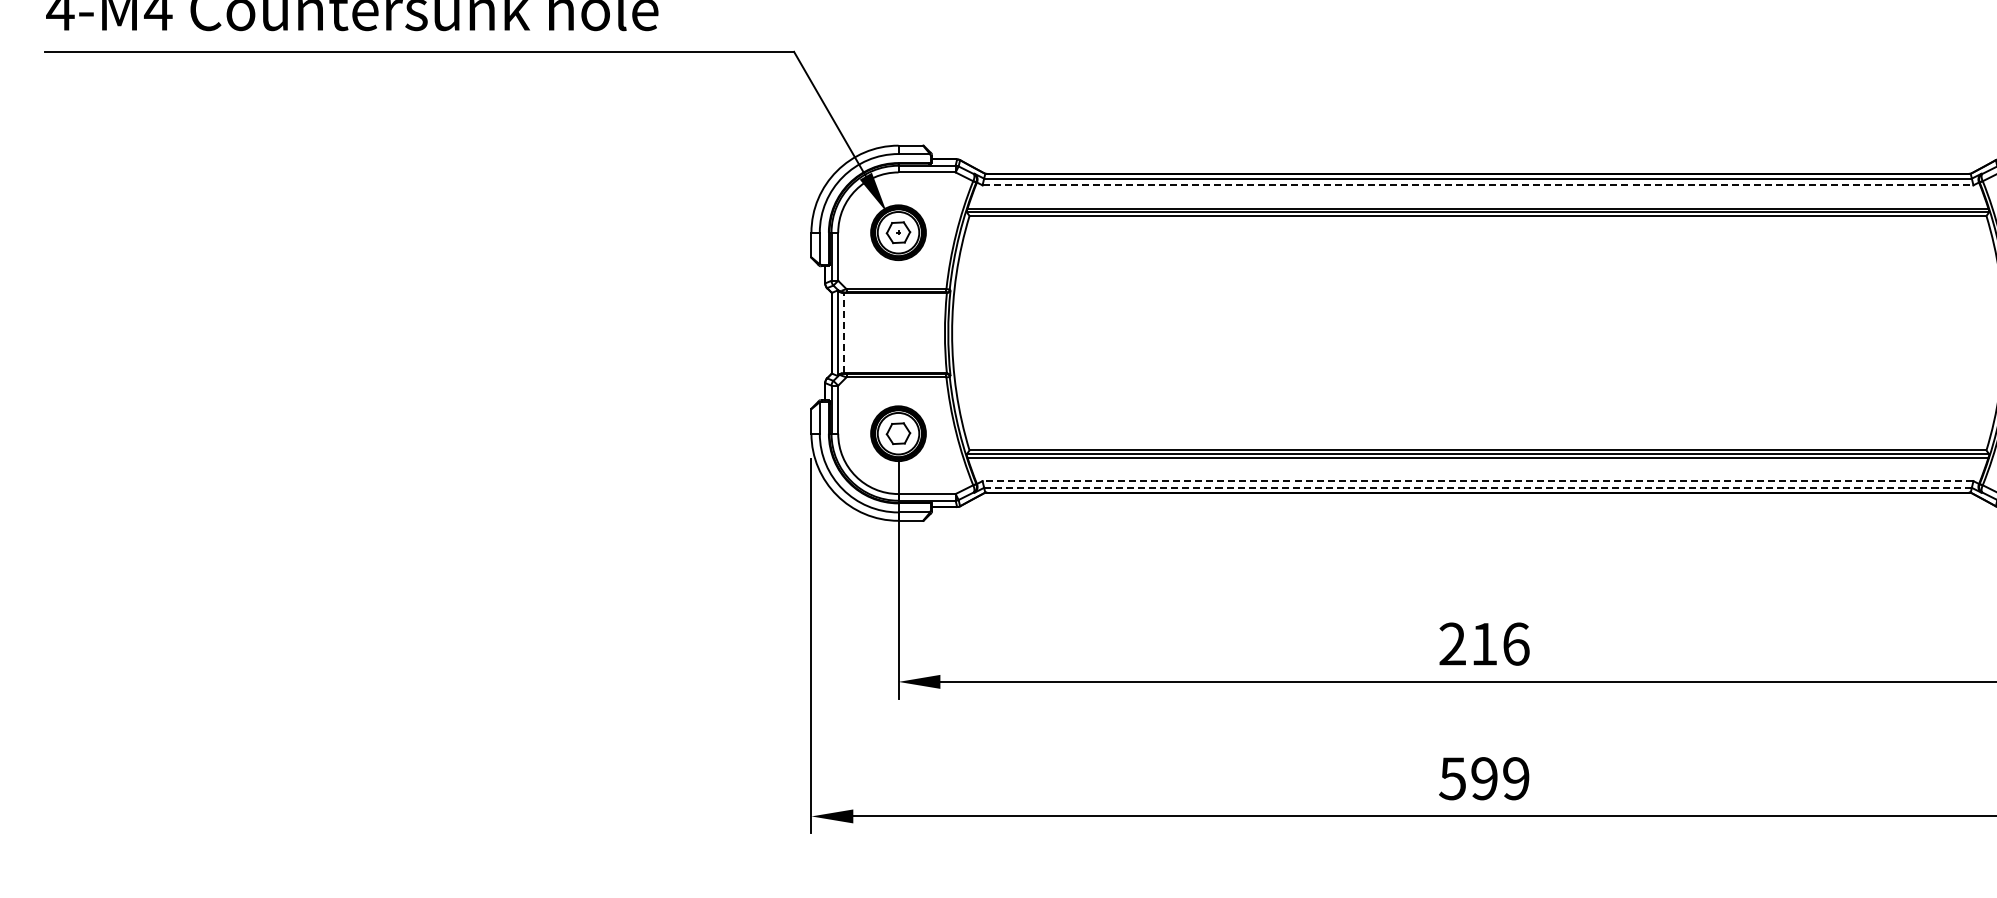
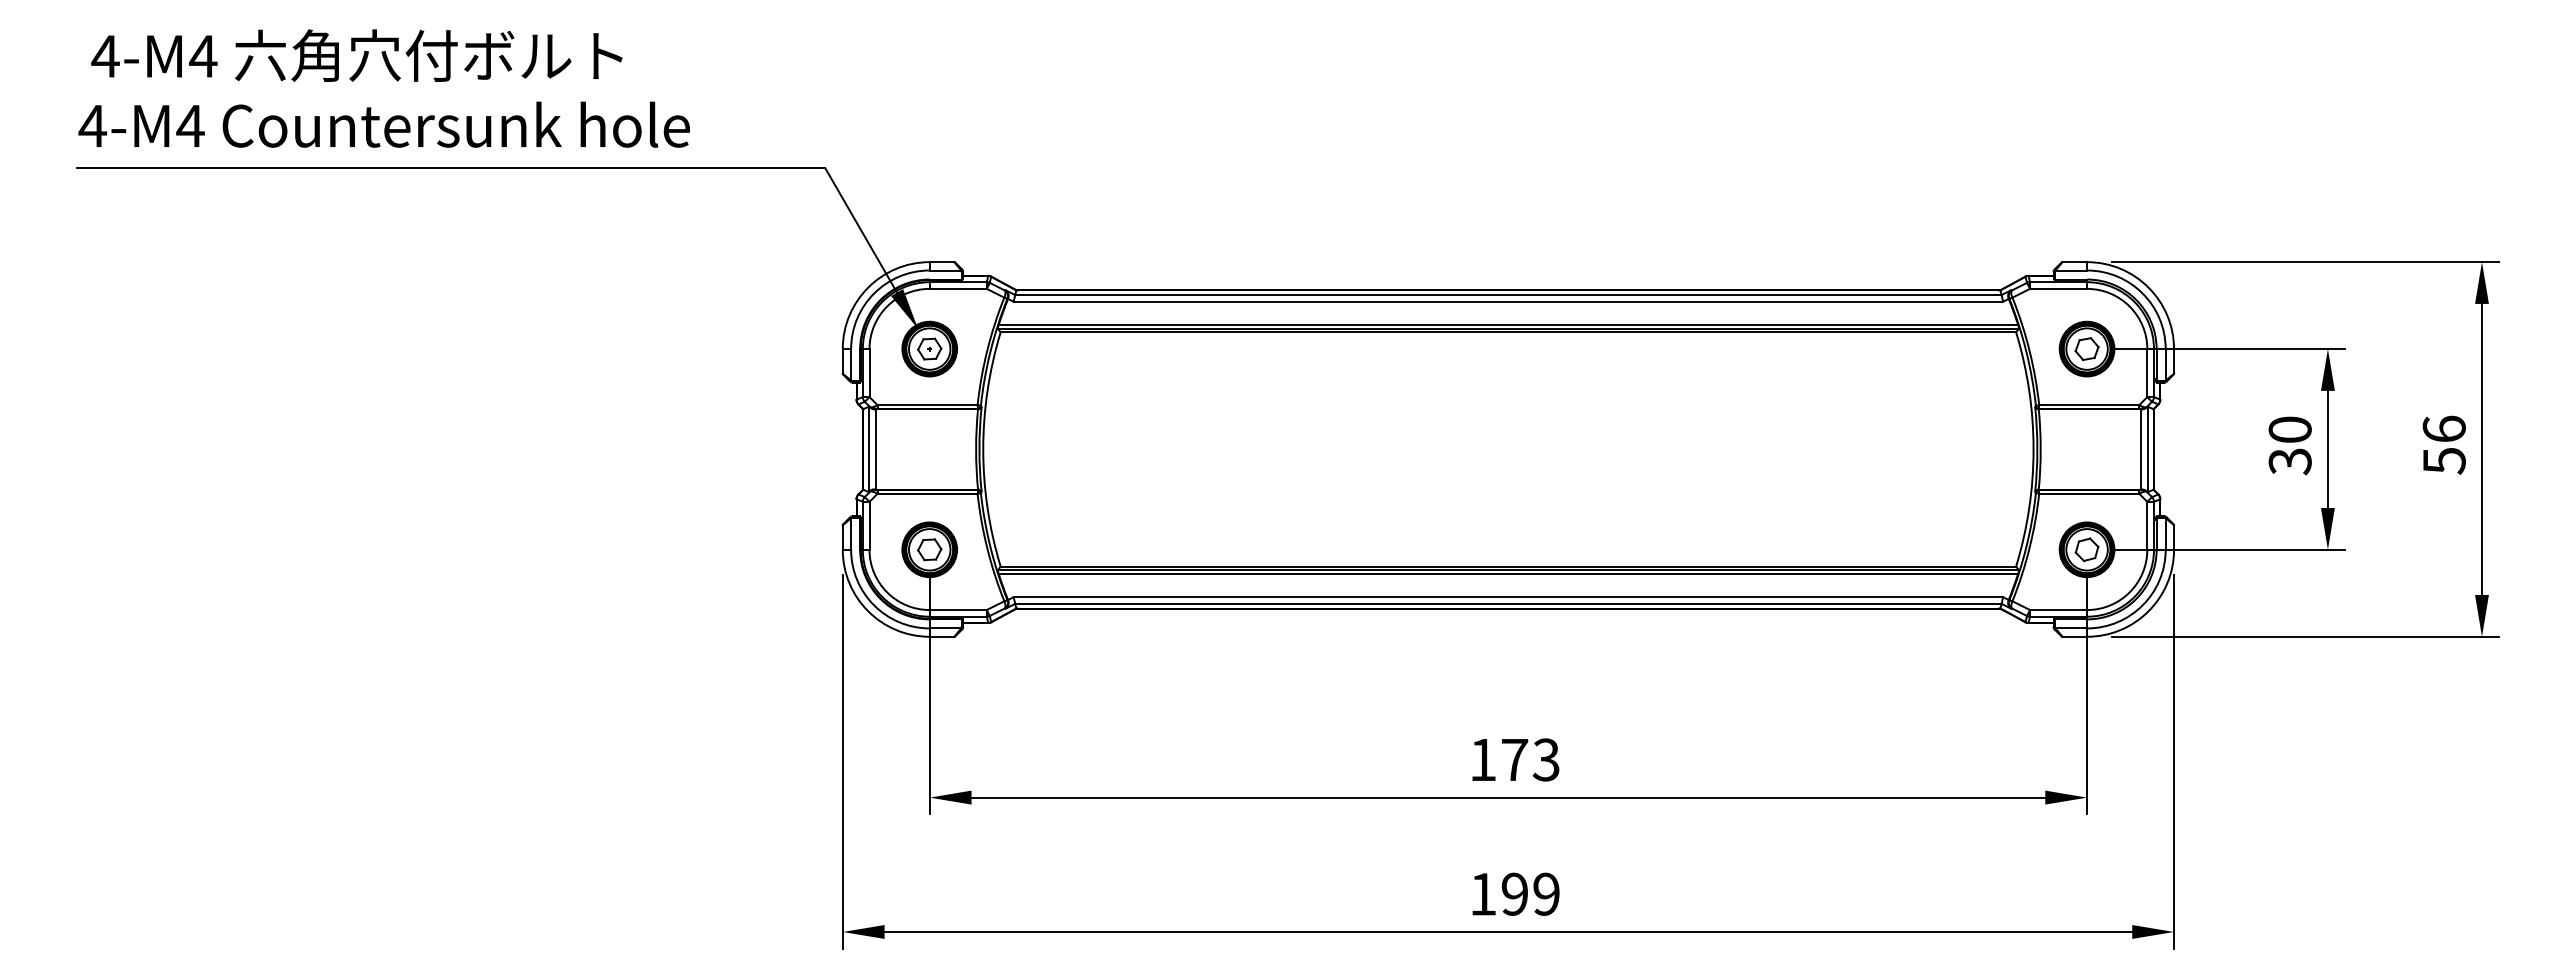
line: (1478, 185) -> (1508, 301), dashed -> solid
line: (844, 332) -> (875, 448), dashed -> solid
line: (1478, 481) -> (1508, 597), dashed -> solid
line: (1478, 487) -> (1508, 603), dashed -> solid
text: (1484, 643) -> (1514, 759), 216 -> 173
text: (1452, 778) -> (1482, 894), 599 -> 199

